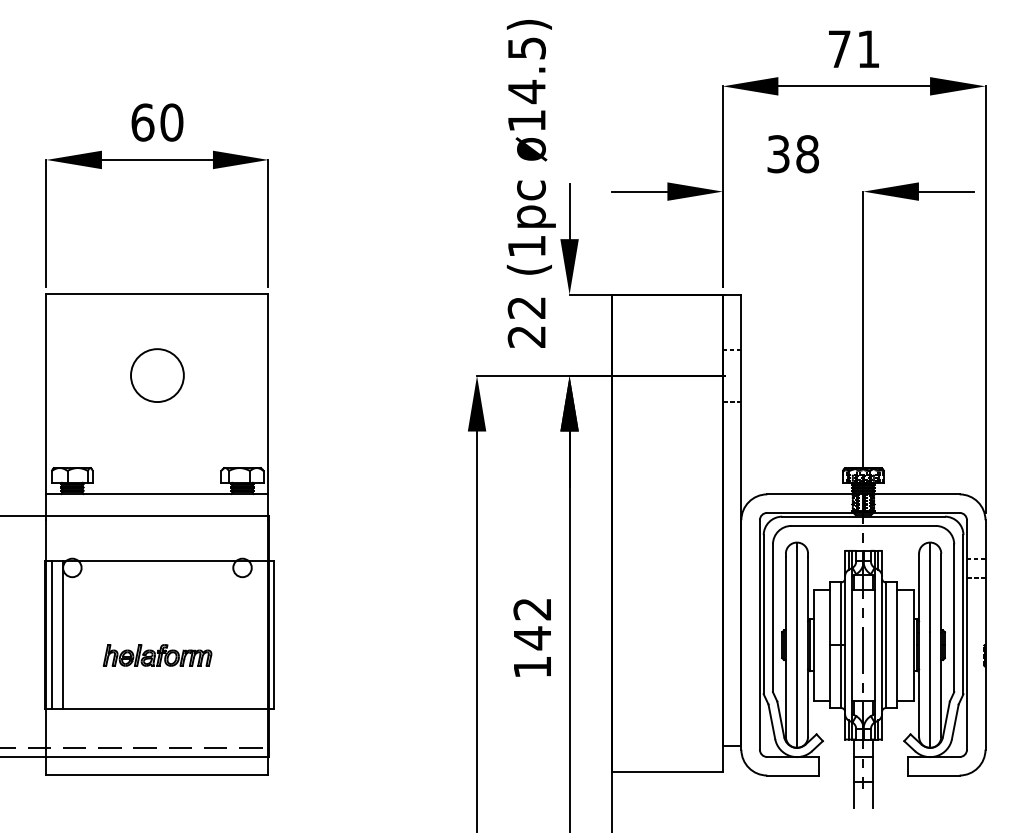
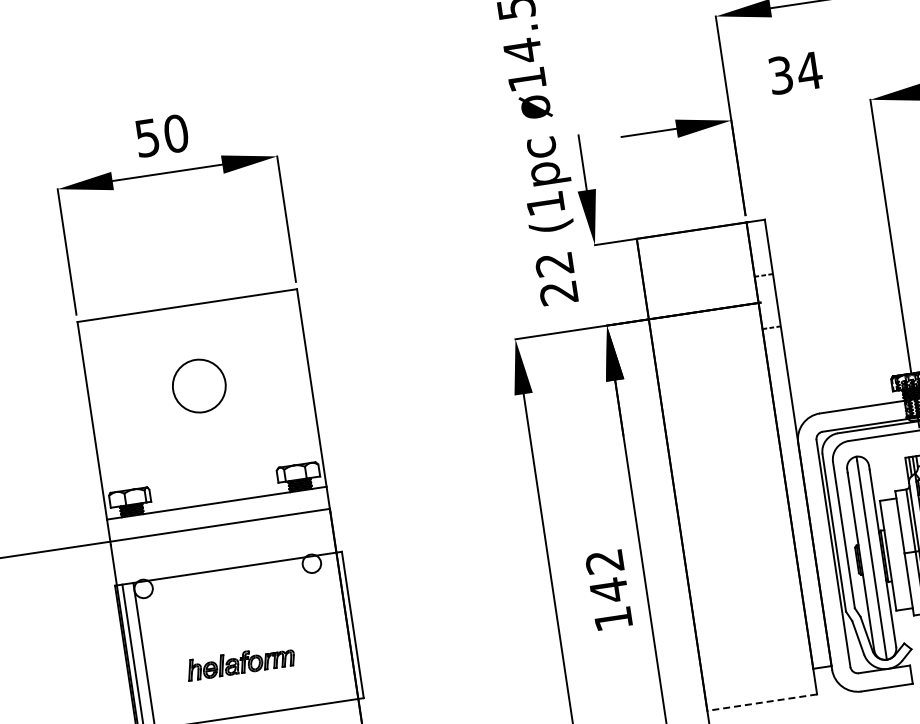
text: (142, 122) -> (147, 138), 60 -> 50
text: (807, 154) -> (809, 71), 38 -> 34
line: (666, 771) -> (761, 702), solid -> dashed

